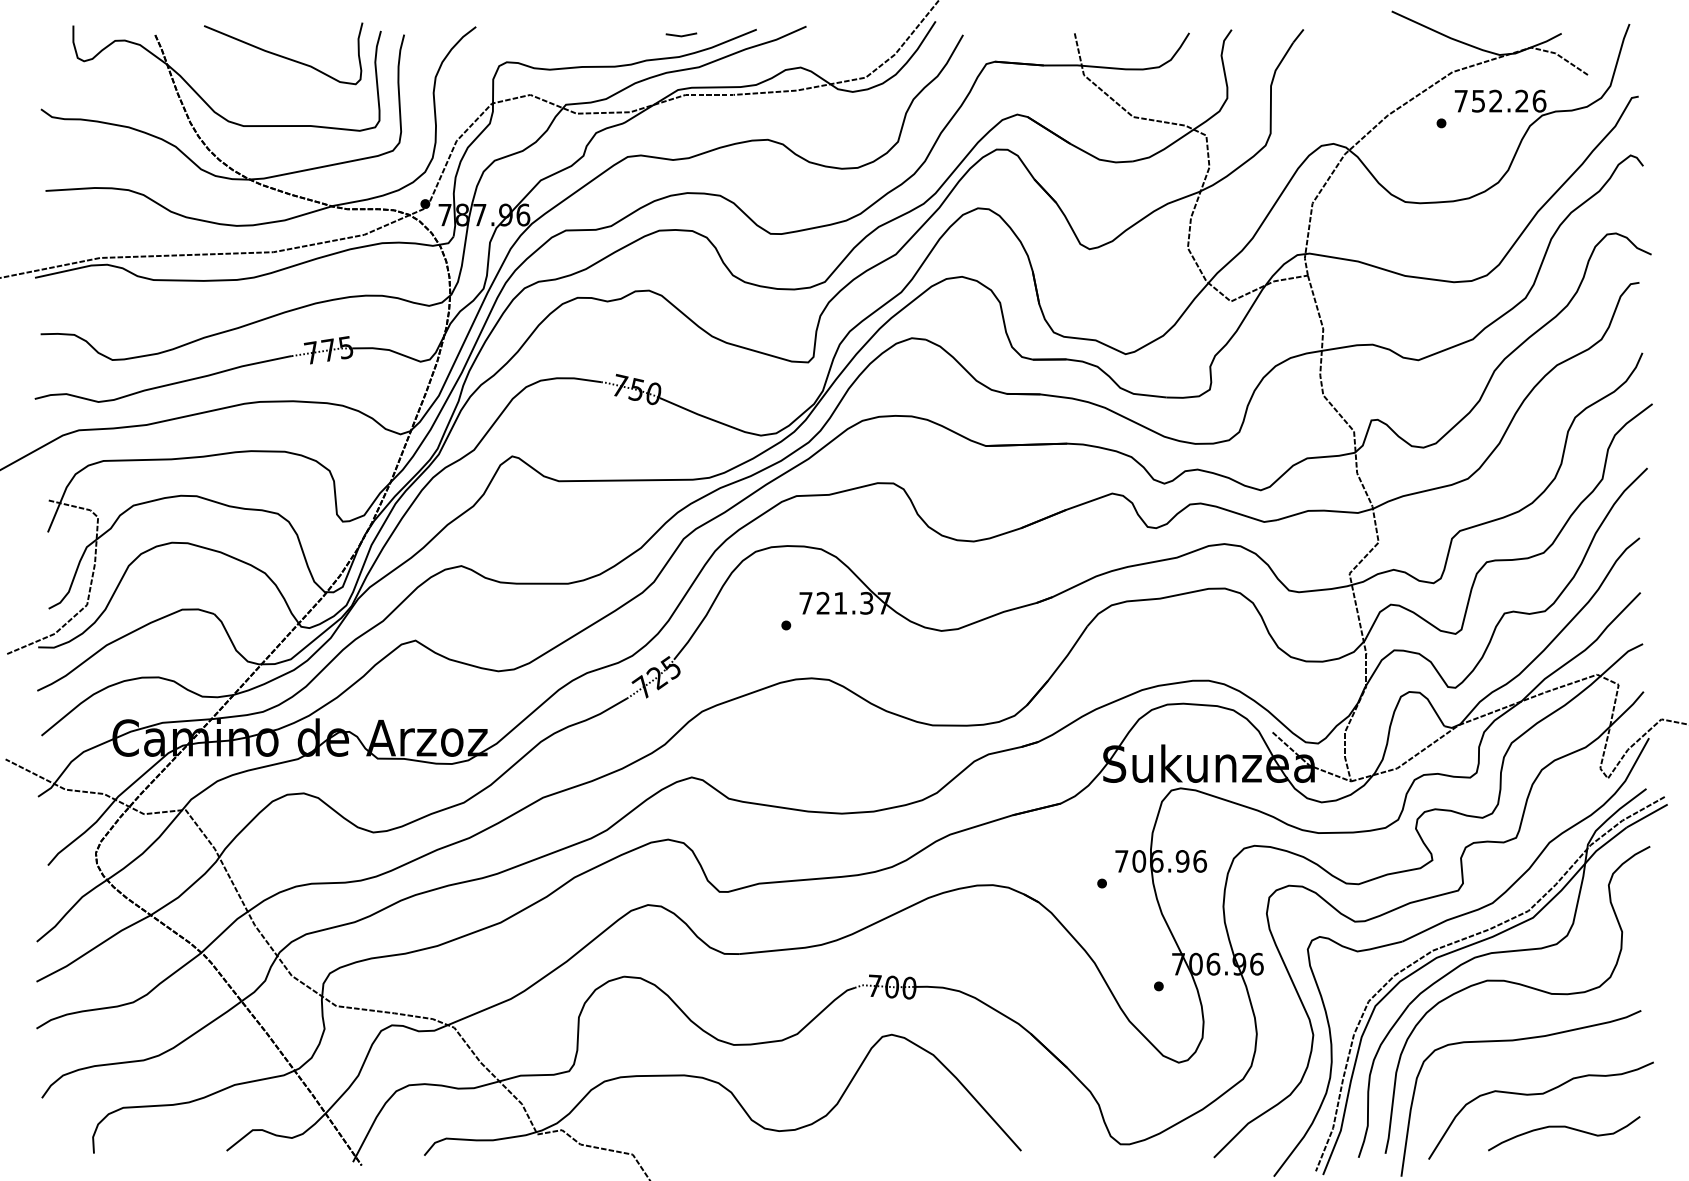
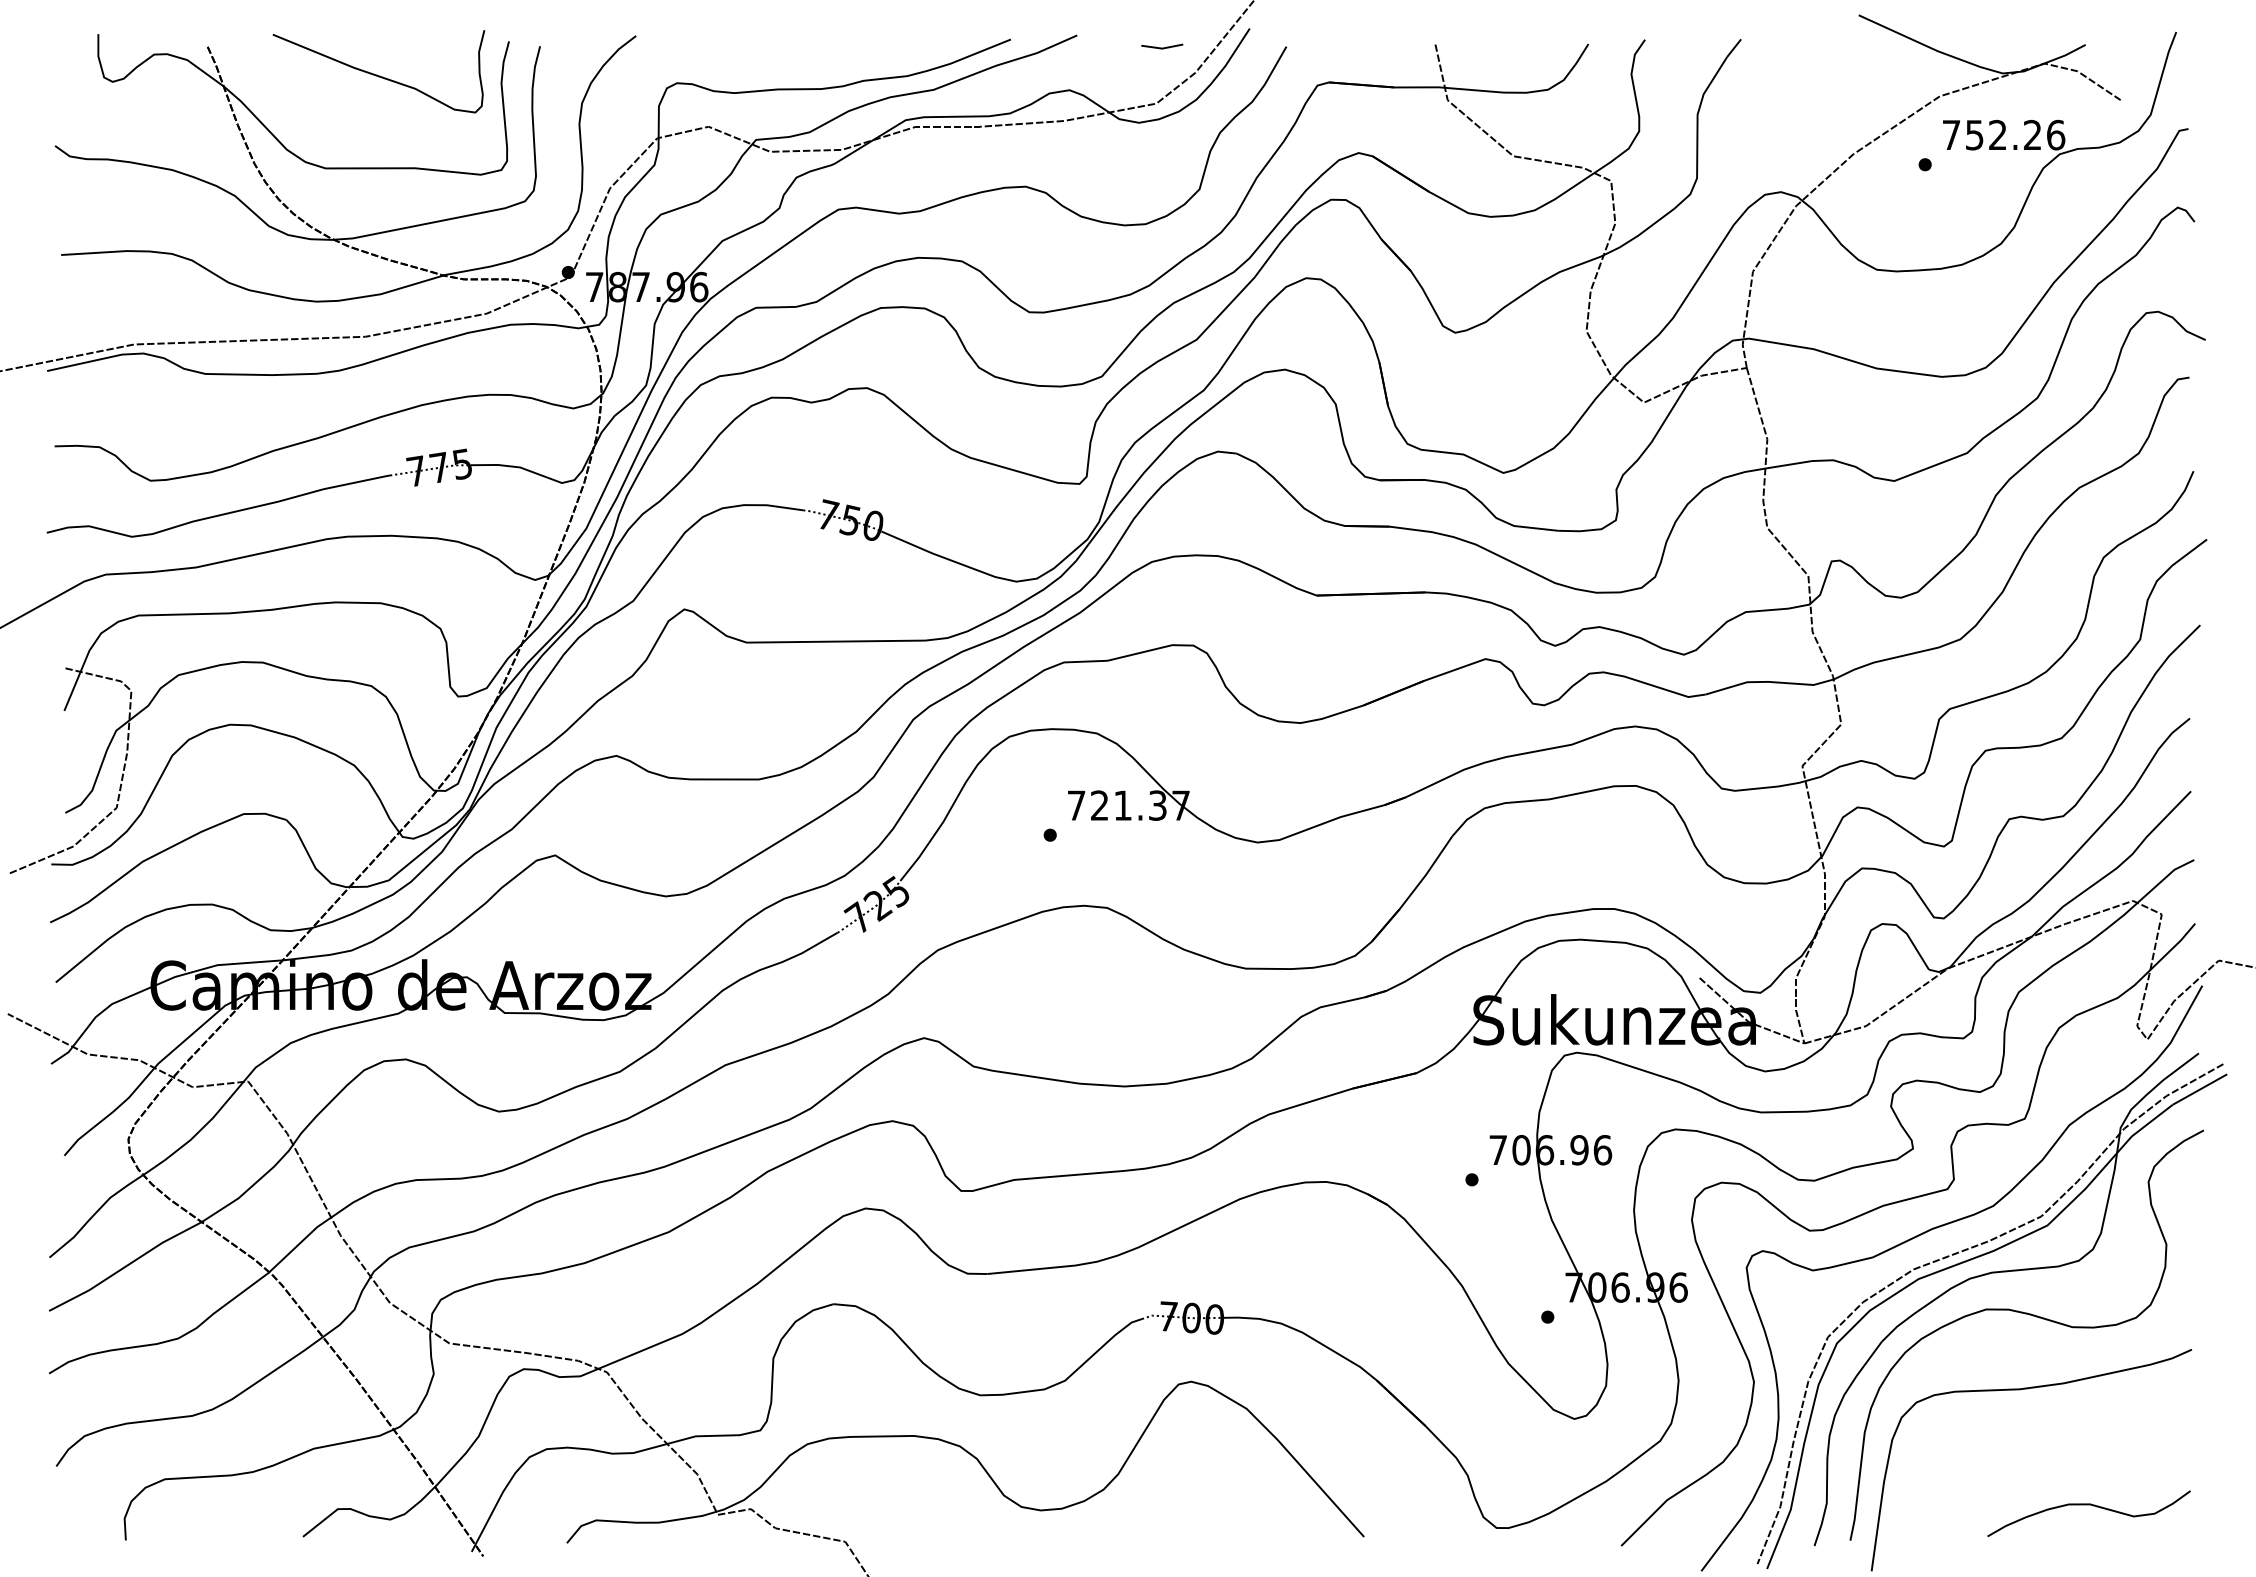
line: (681, 35) -> (1162, 47), moved
curve: (1540, 1094) -> (2057, 1461), removed

